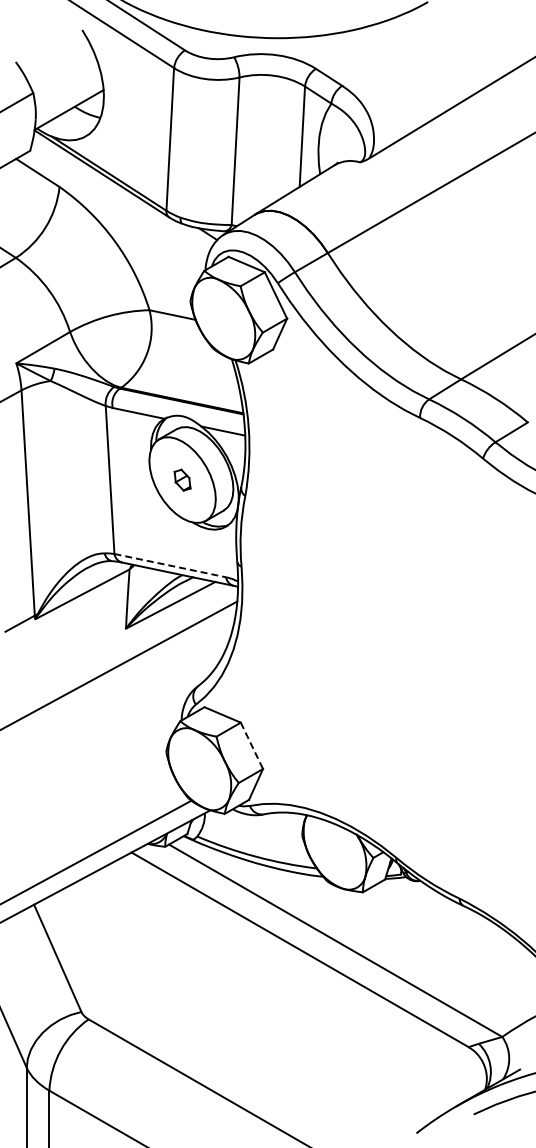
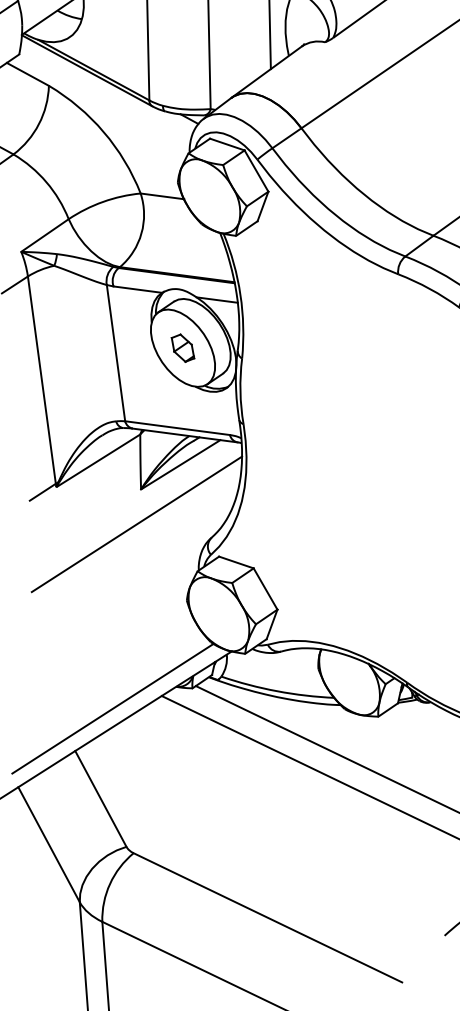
part: (182, 480) -> (182, 348), size x1.43
line: (170, 565) -> (177, 428), dashed -> solid
line: (251, 745) -> (265, 588), dashed -> solid

